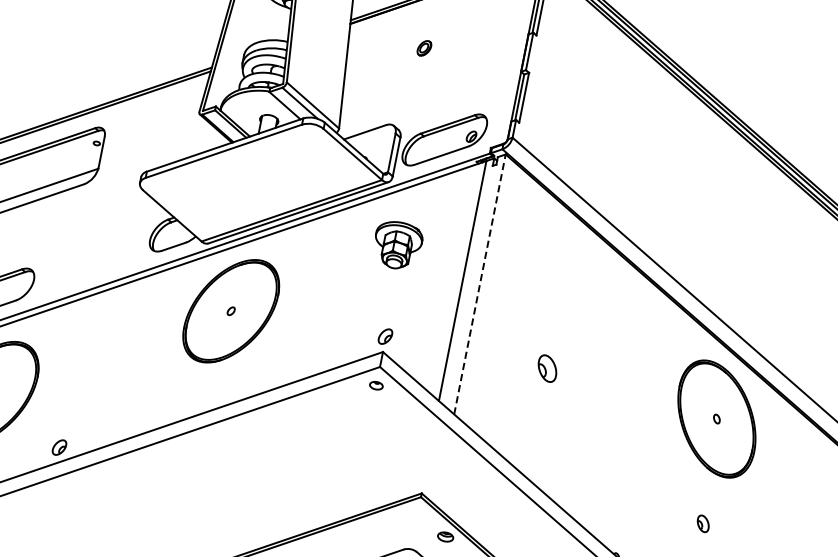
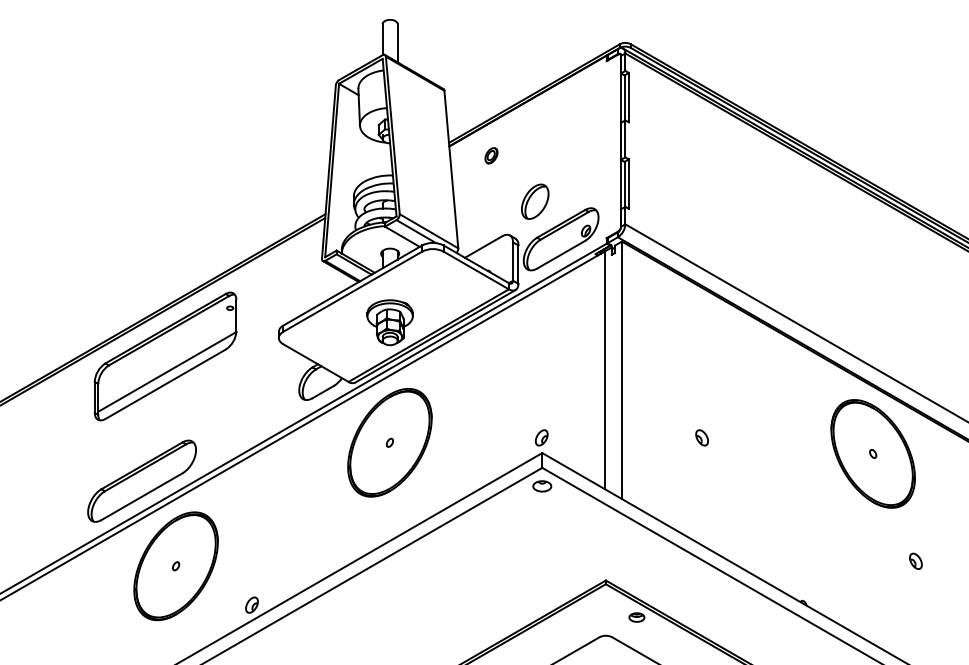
part: (424, 48) -> (491, 155), moved
part: (426, 96) -> (535, 201), added
part: (397, 245) -> (389, 322), moved
line: (479, 284) -> (621, 370), dashed -> solid
part: (546, 368) -> (701, 437), size x0.62
part: (376, 385) -> (542, 486), size x1.43
part: (702, 522) -> (915, 560), moved

